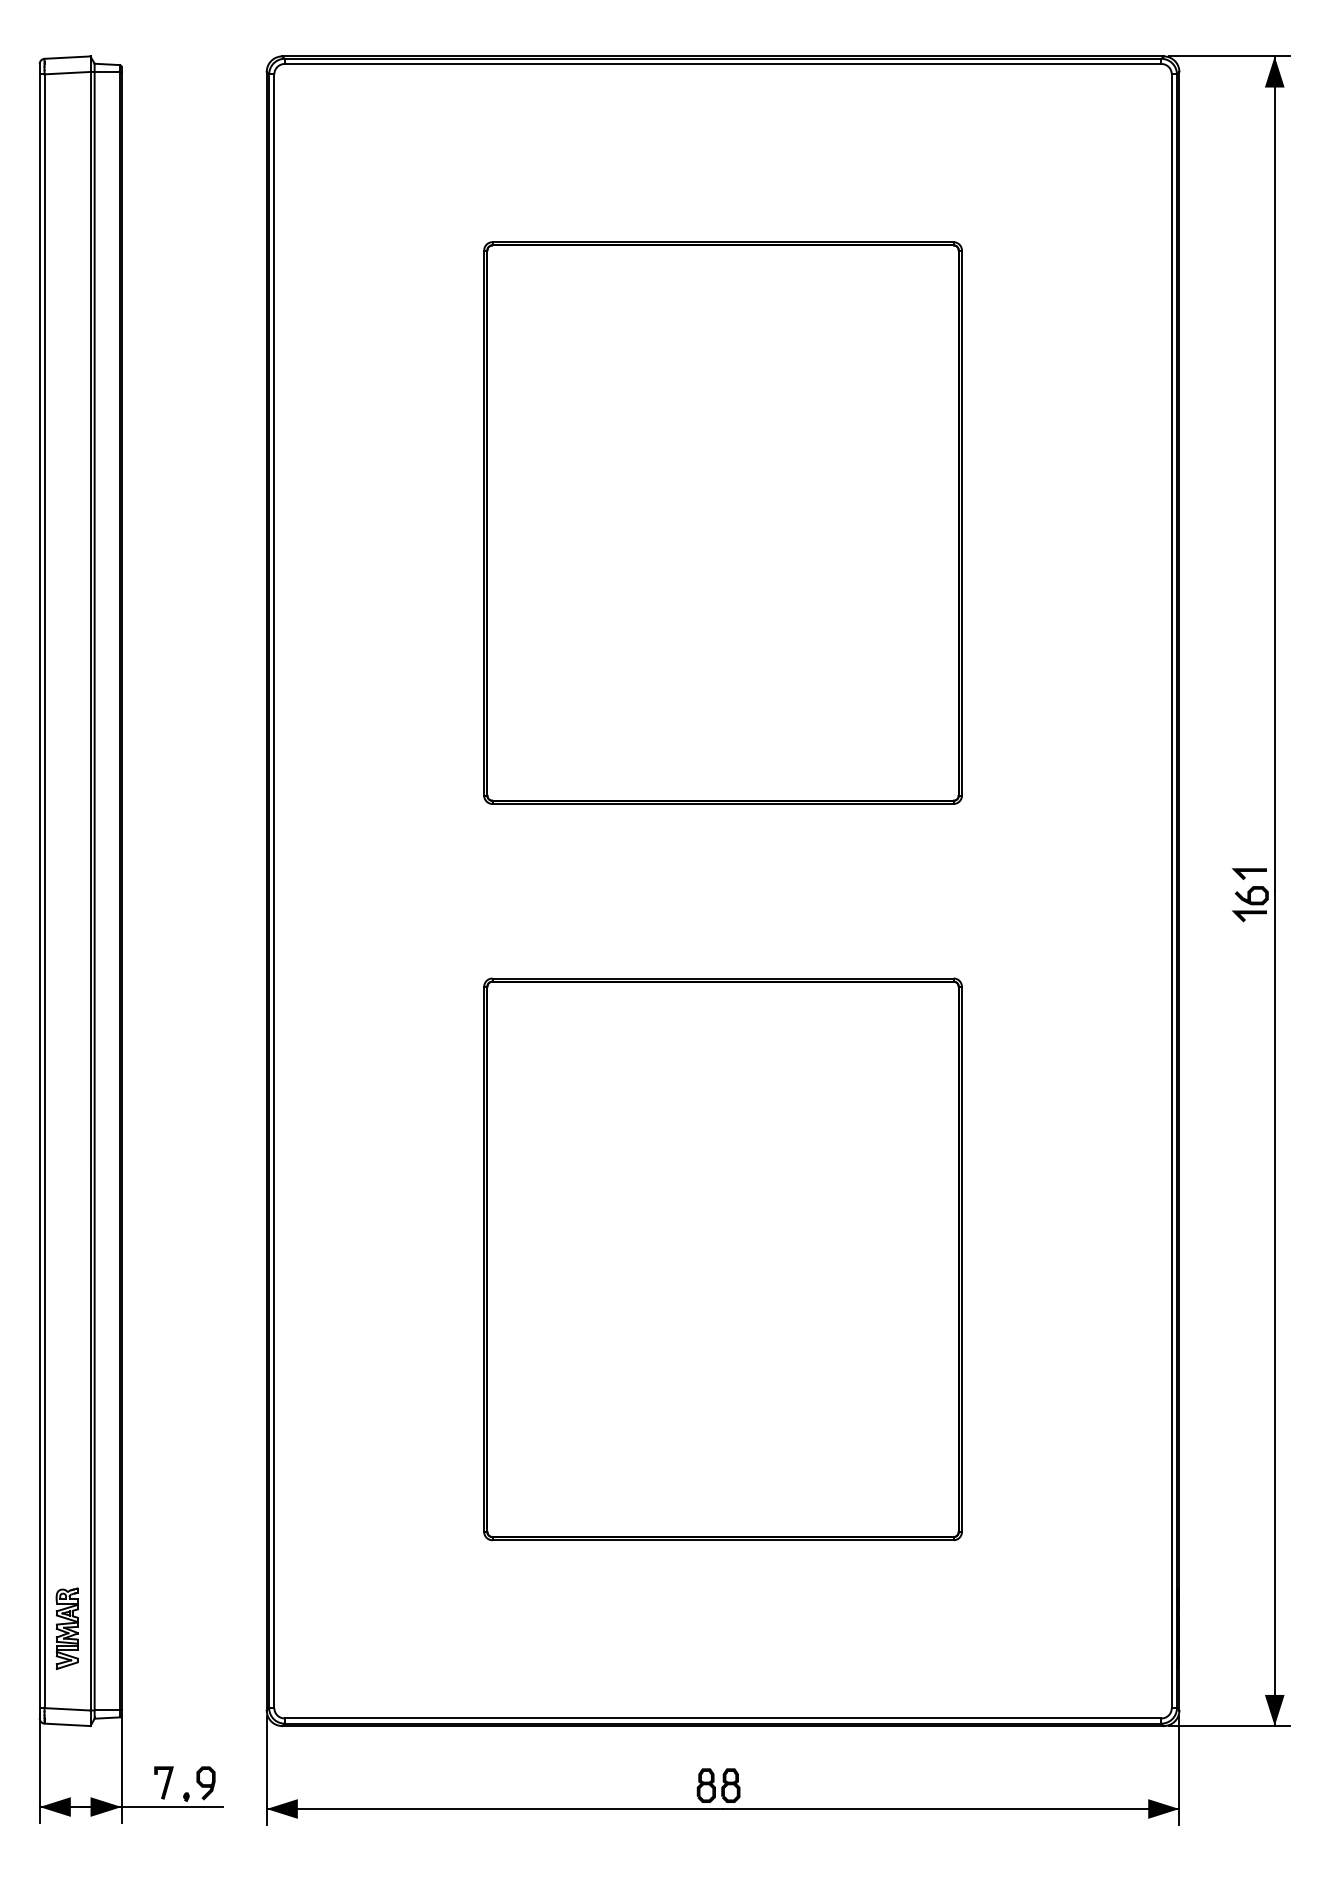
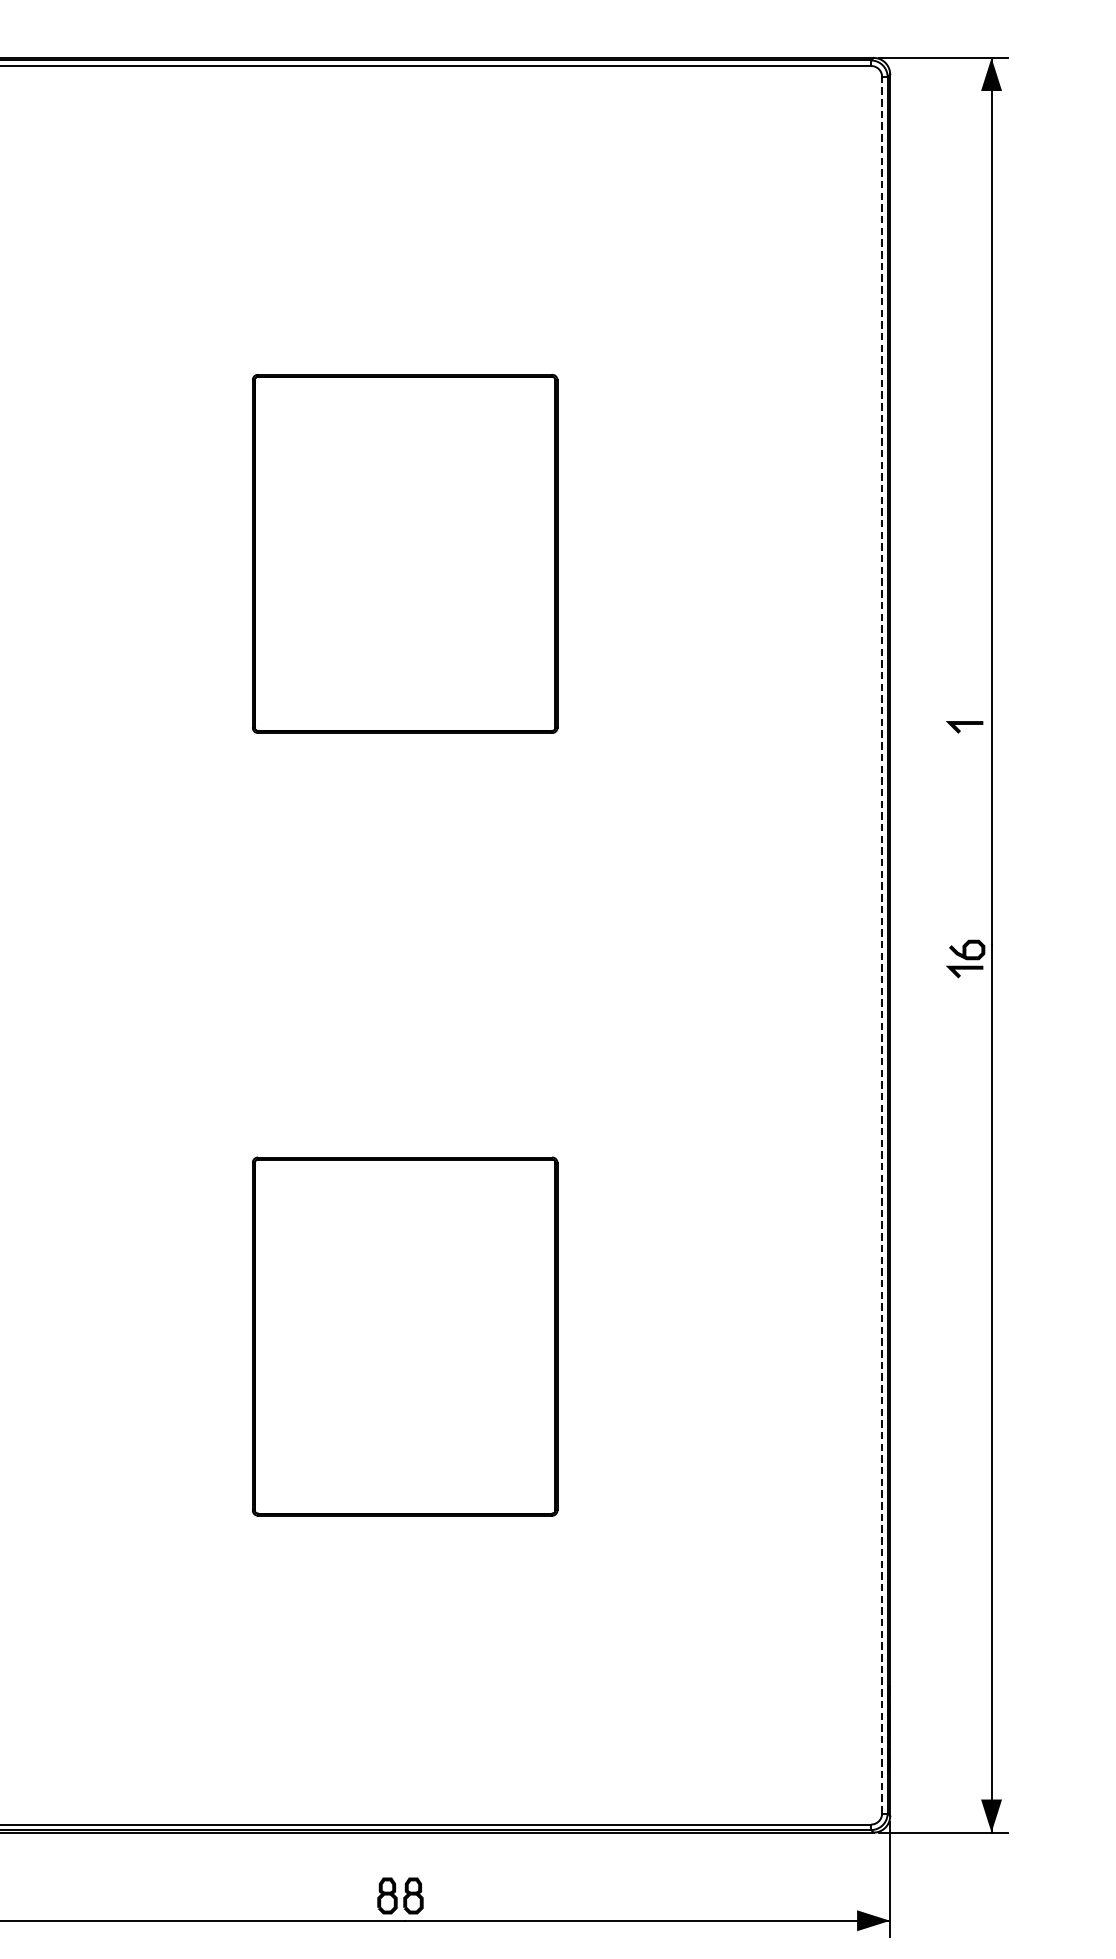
part: (722, 522) -> (404, 553), size x0.6
line: (1249, 871) -> (964, 724), moved
line: (1171, 891) -> (881, 945), solid -> dashed
part: (722, 1259) -> (404, 1336), size x0.6

